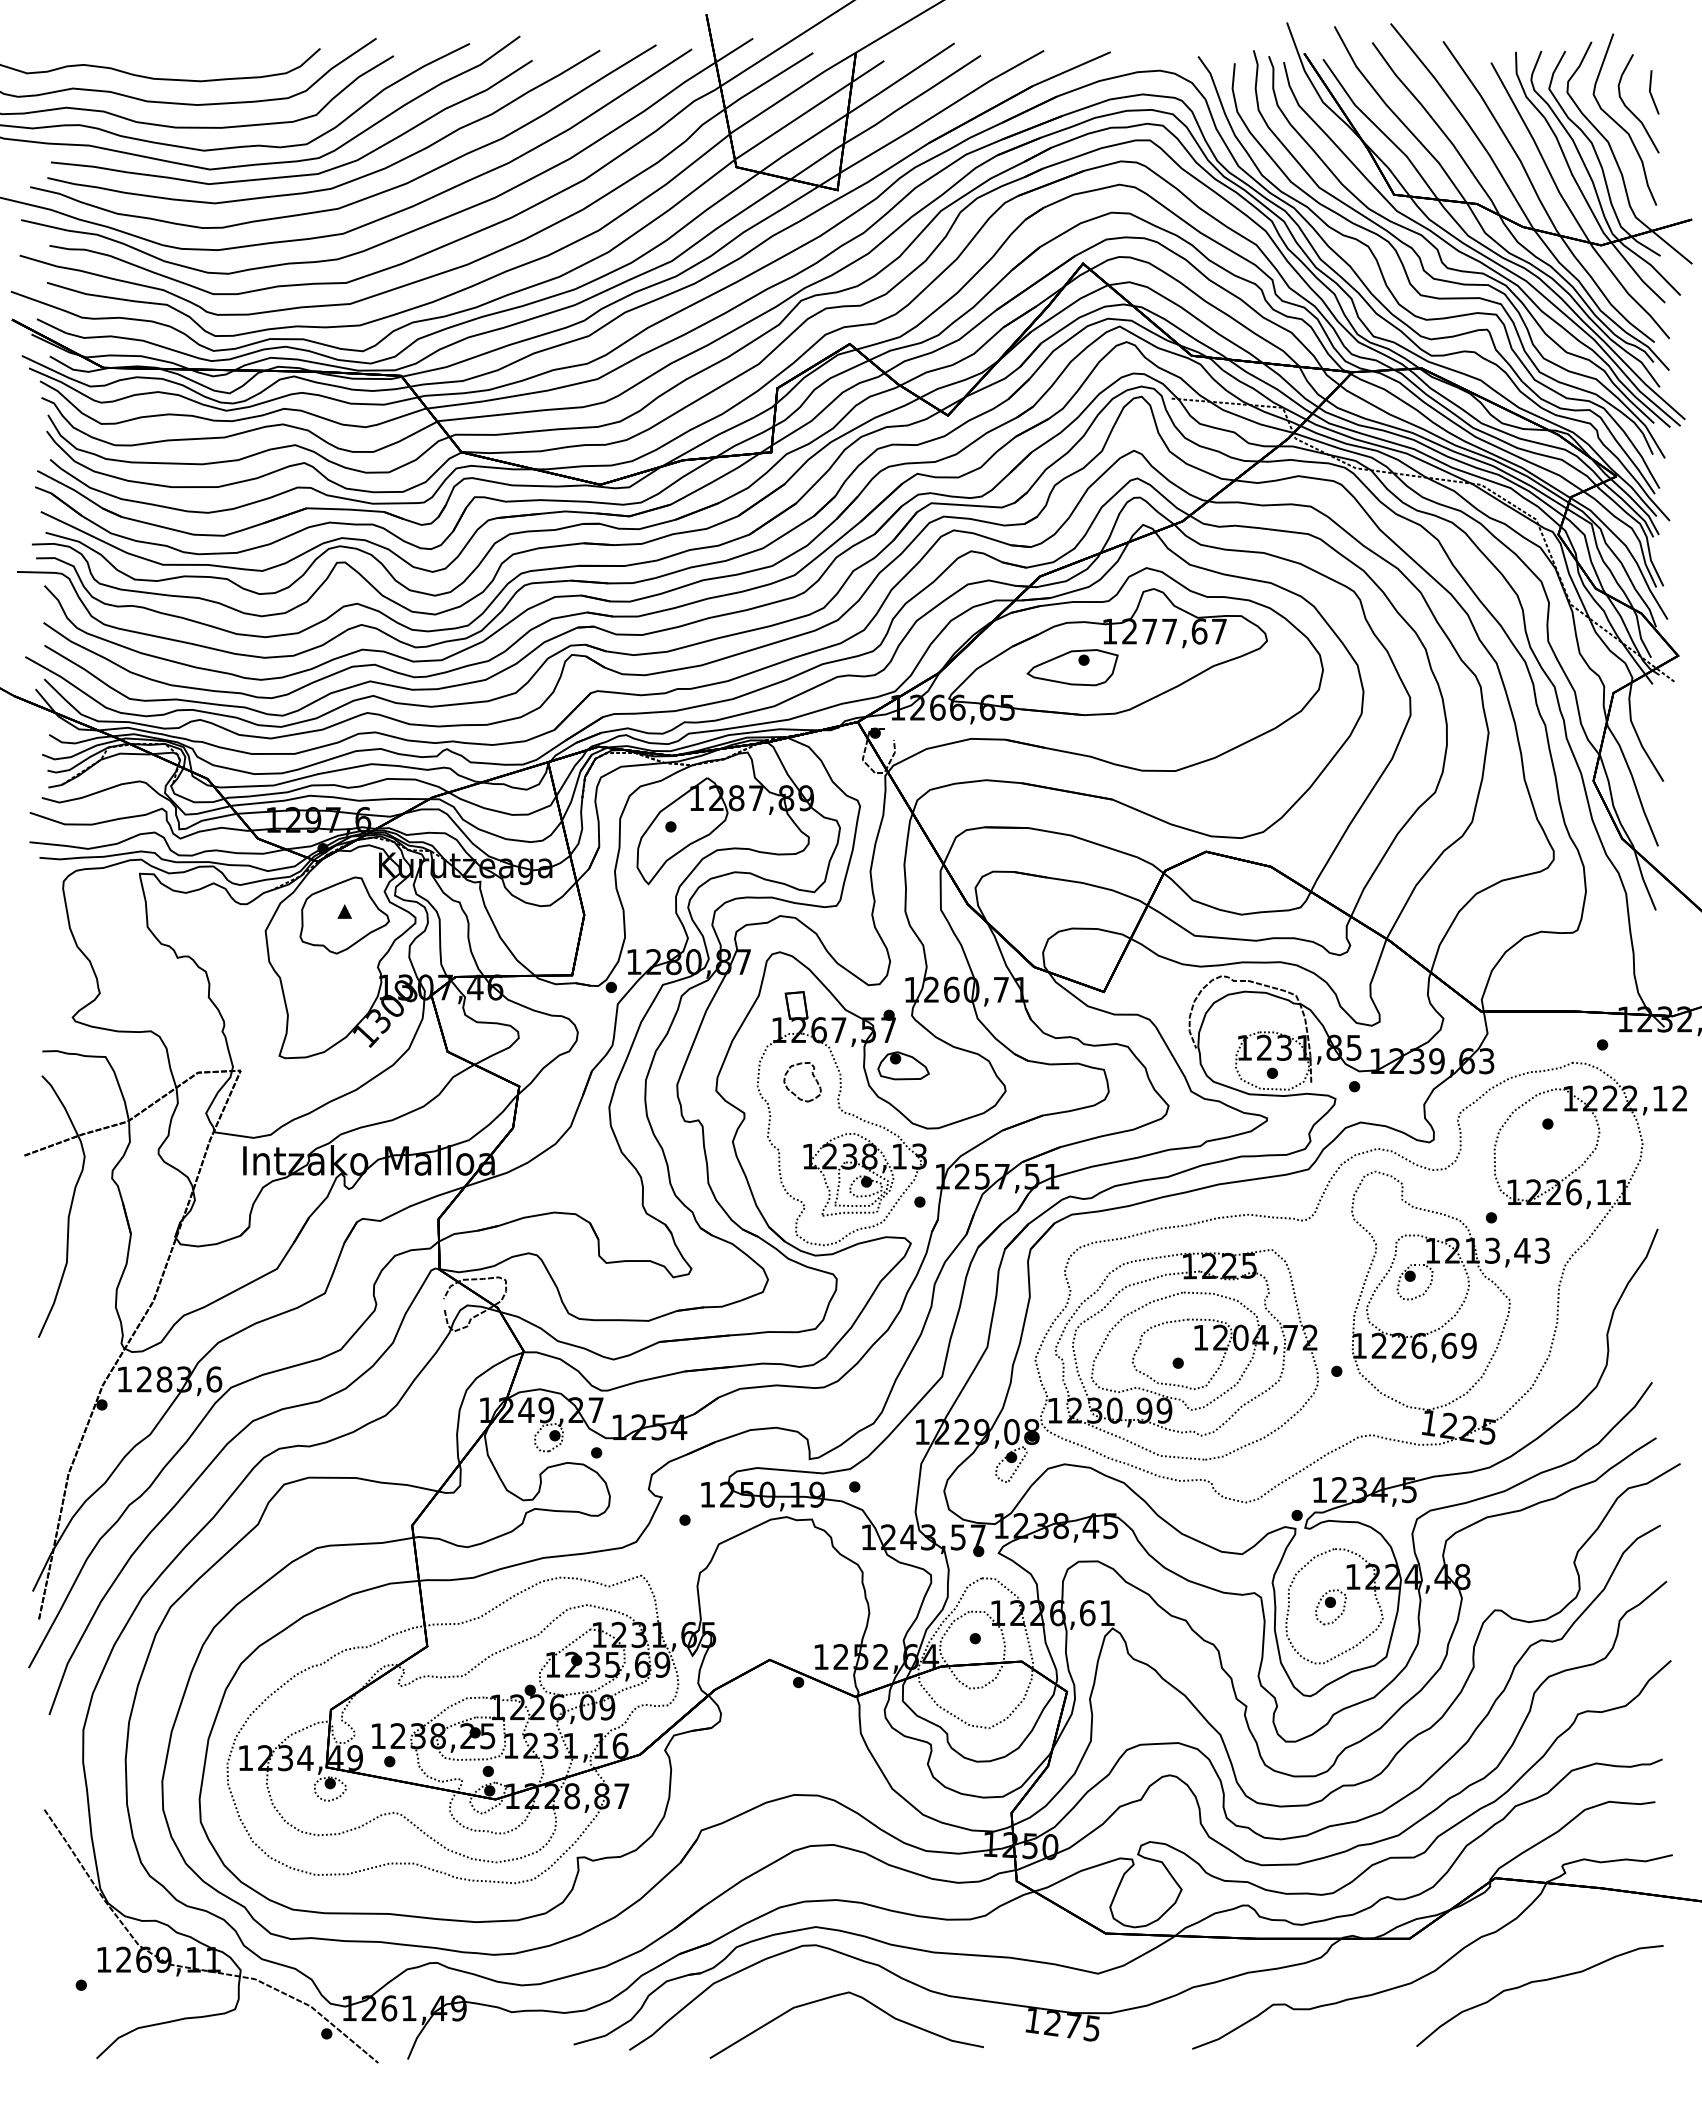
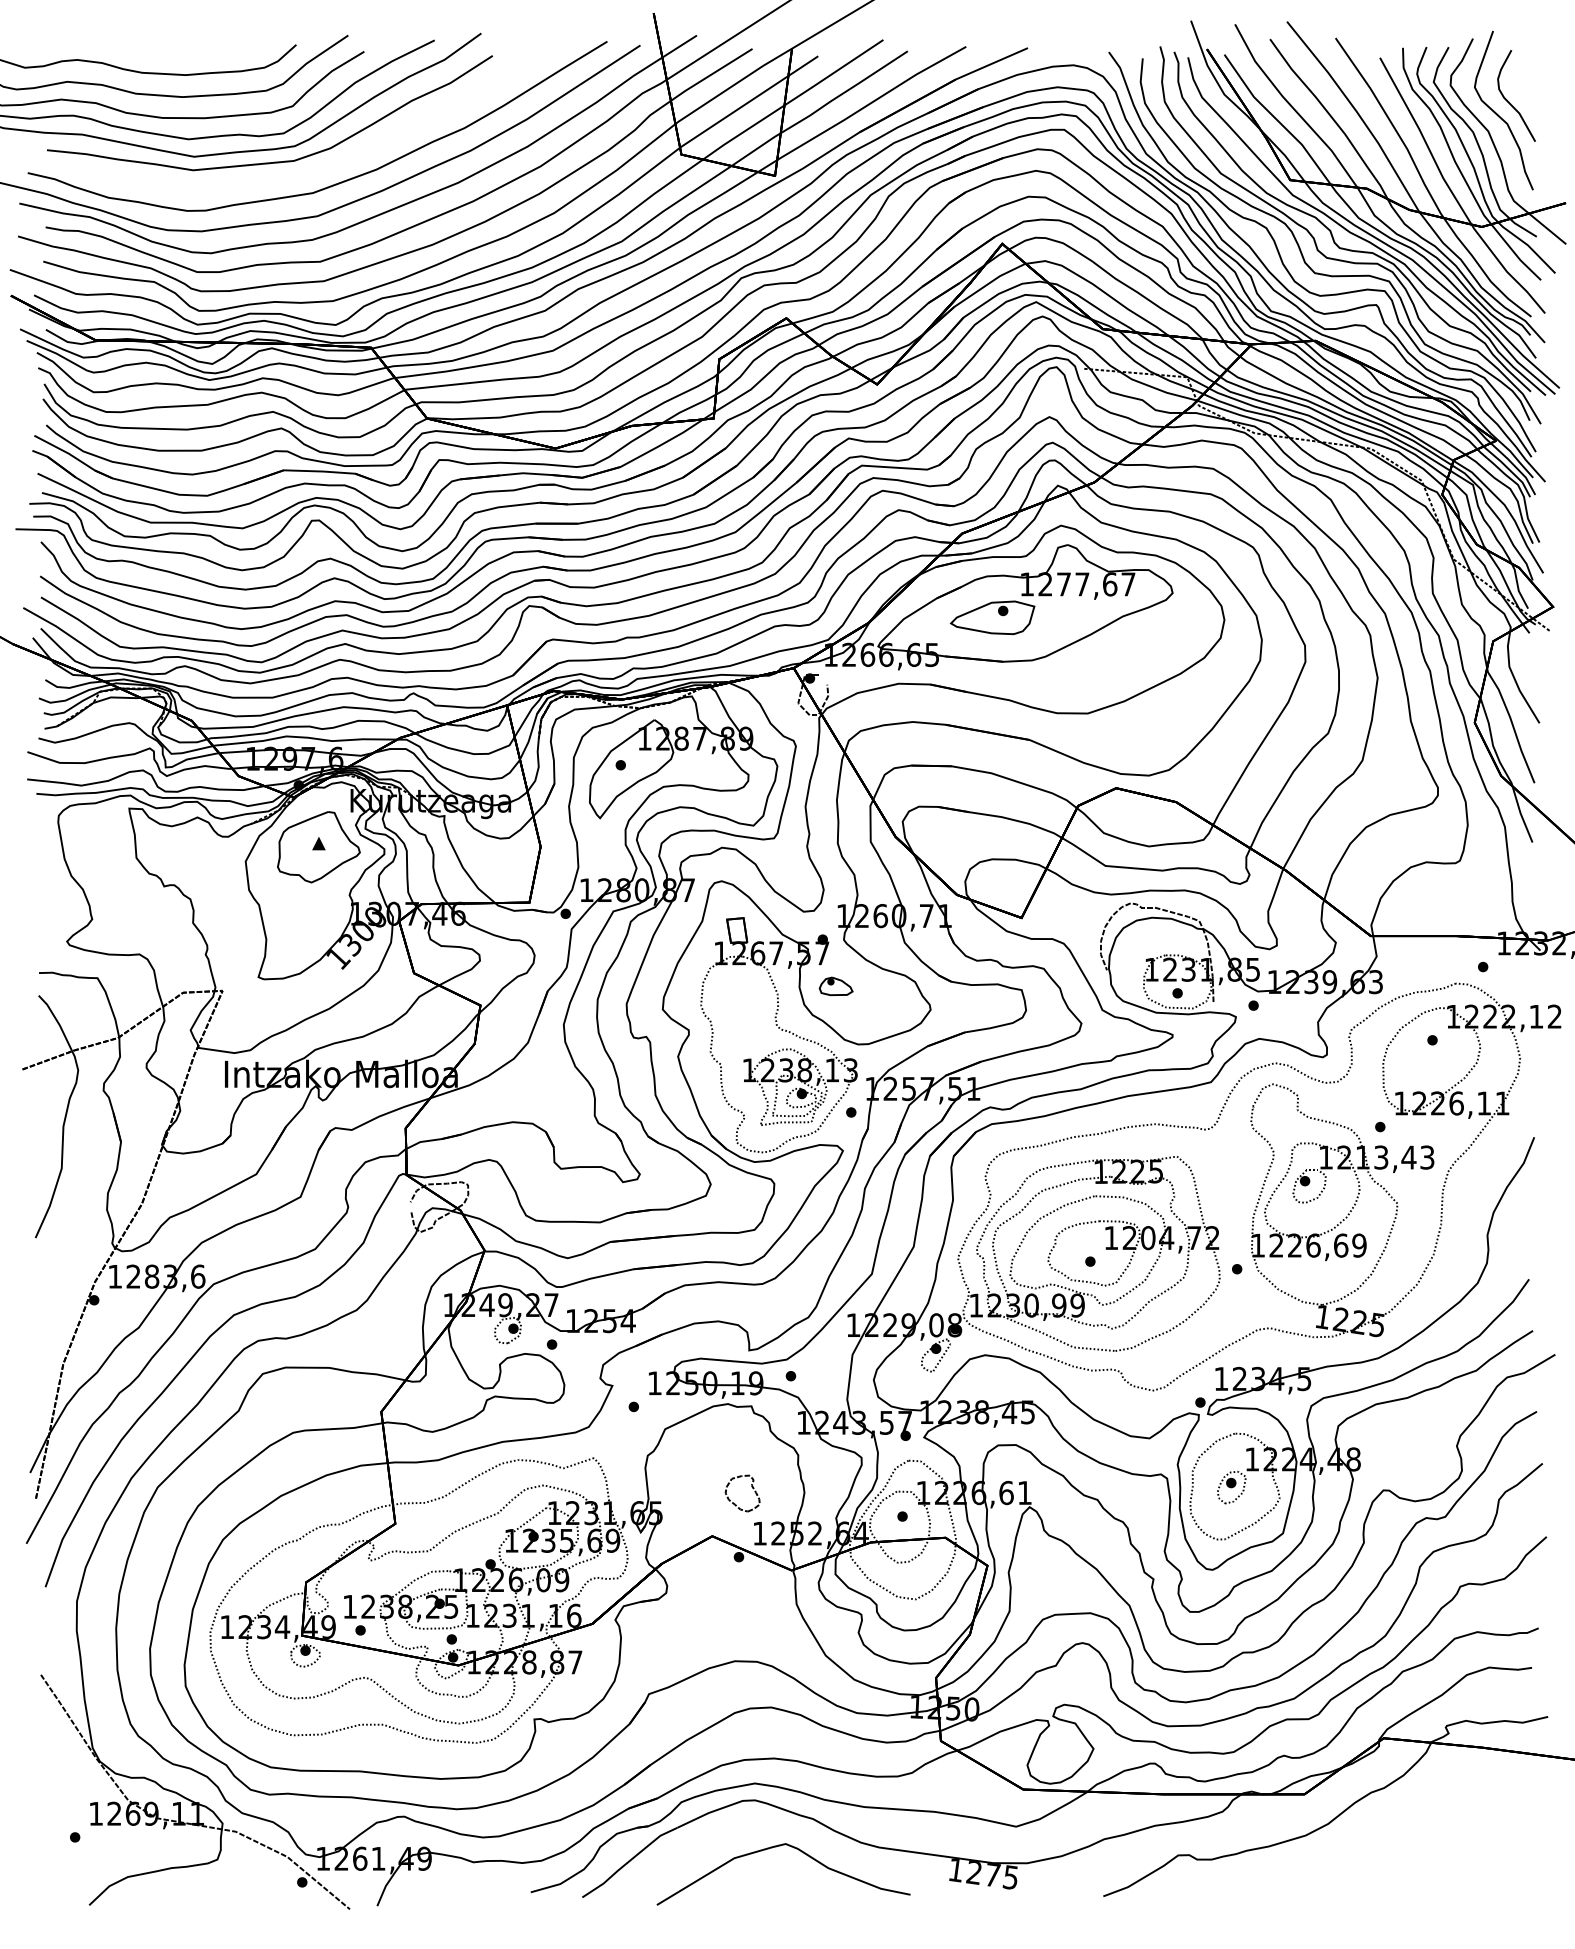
line: (1651, 92) -> (1528, 85), removed
curve: (347, 181) -> (321, 167), removed
part: (902, 1065) -> (835, 986), size x0.7
part: (812, 1075) -> (751, 1487), moved
curve: (1539, 1982) -> (1424, 1834), removed

